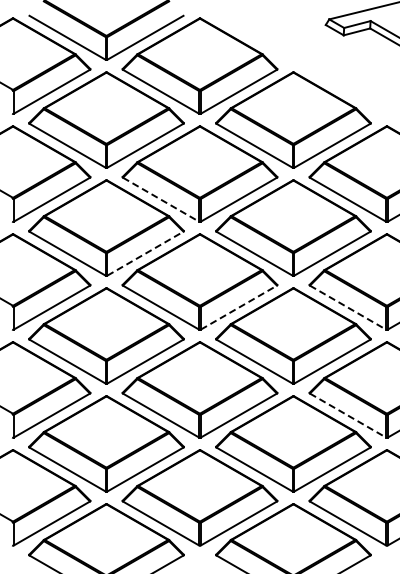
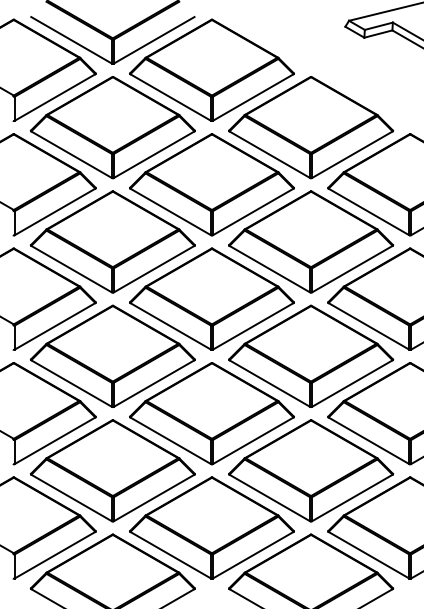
line: (161, 199) -> (171, 211), dashed -> solid
line: (145, 253) -> (154, 268), dashed -> solid
line: (238, 307) -> (252, 326), dashed -> solid
line: (348, 307) -> (369, 326), dashed -> solid
line: (348, 415) -> (369, 440), dashed -> solid

